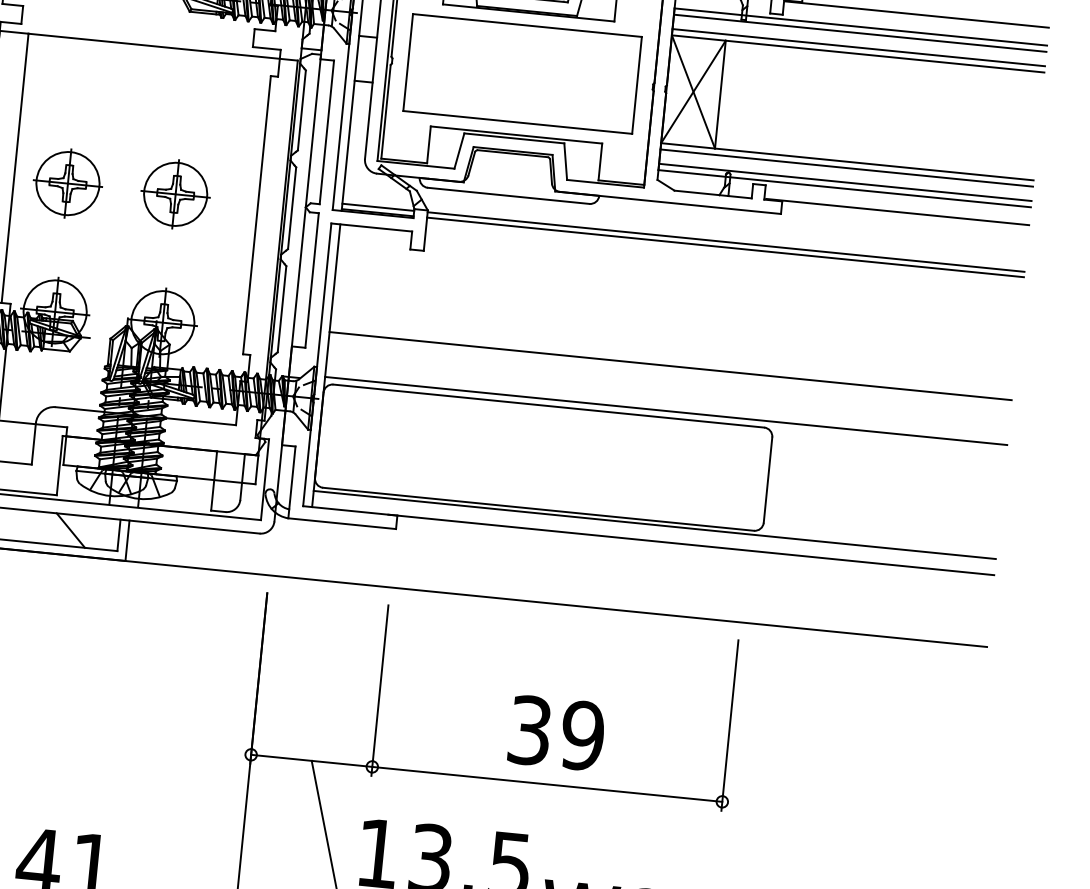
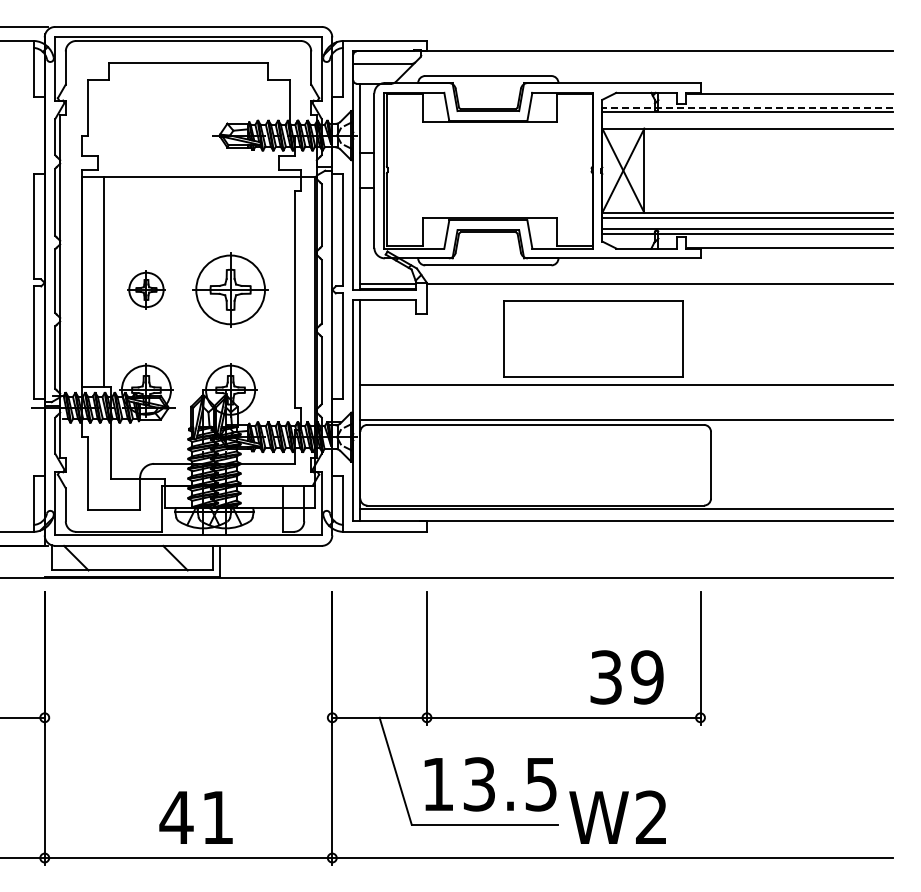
line: (860, 26) -> (747, 107), solid -> dashed
line: (858, 47) -> (747, 123), removed
part: (522, 73) -> (593, 338), moved
part: (68, 183) -> (146, 289), size x0.7
part: (175, 193) -> (230, 289), size x1.4
line: (724, 247) -> (659, 288), removed
text: (555, 733) -> (626, 677), moved

